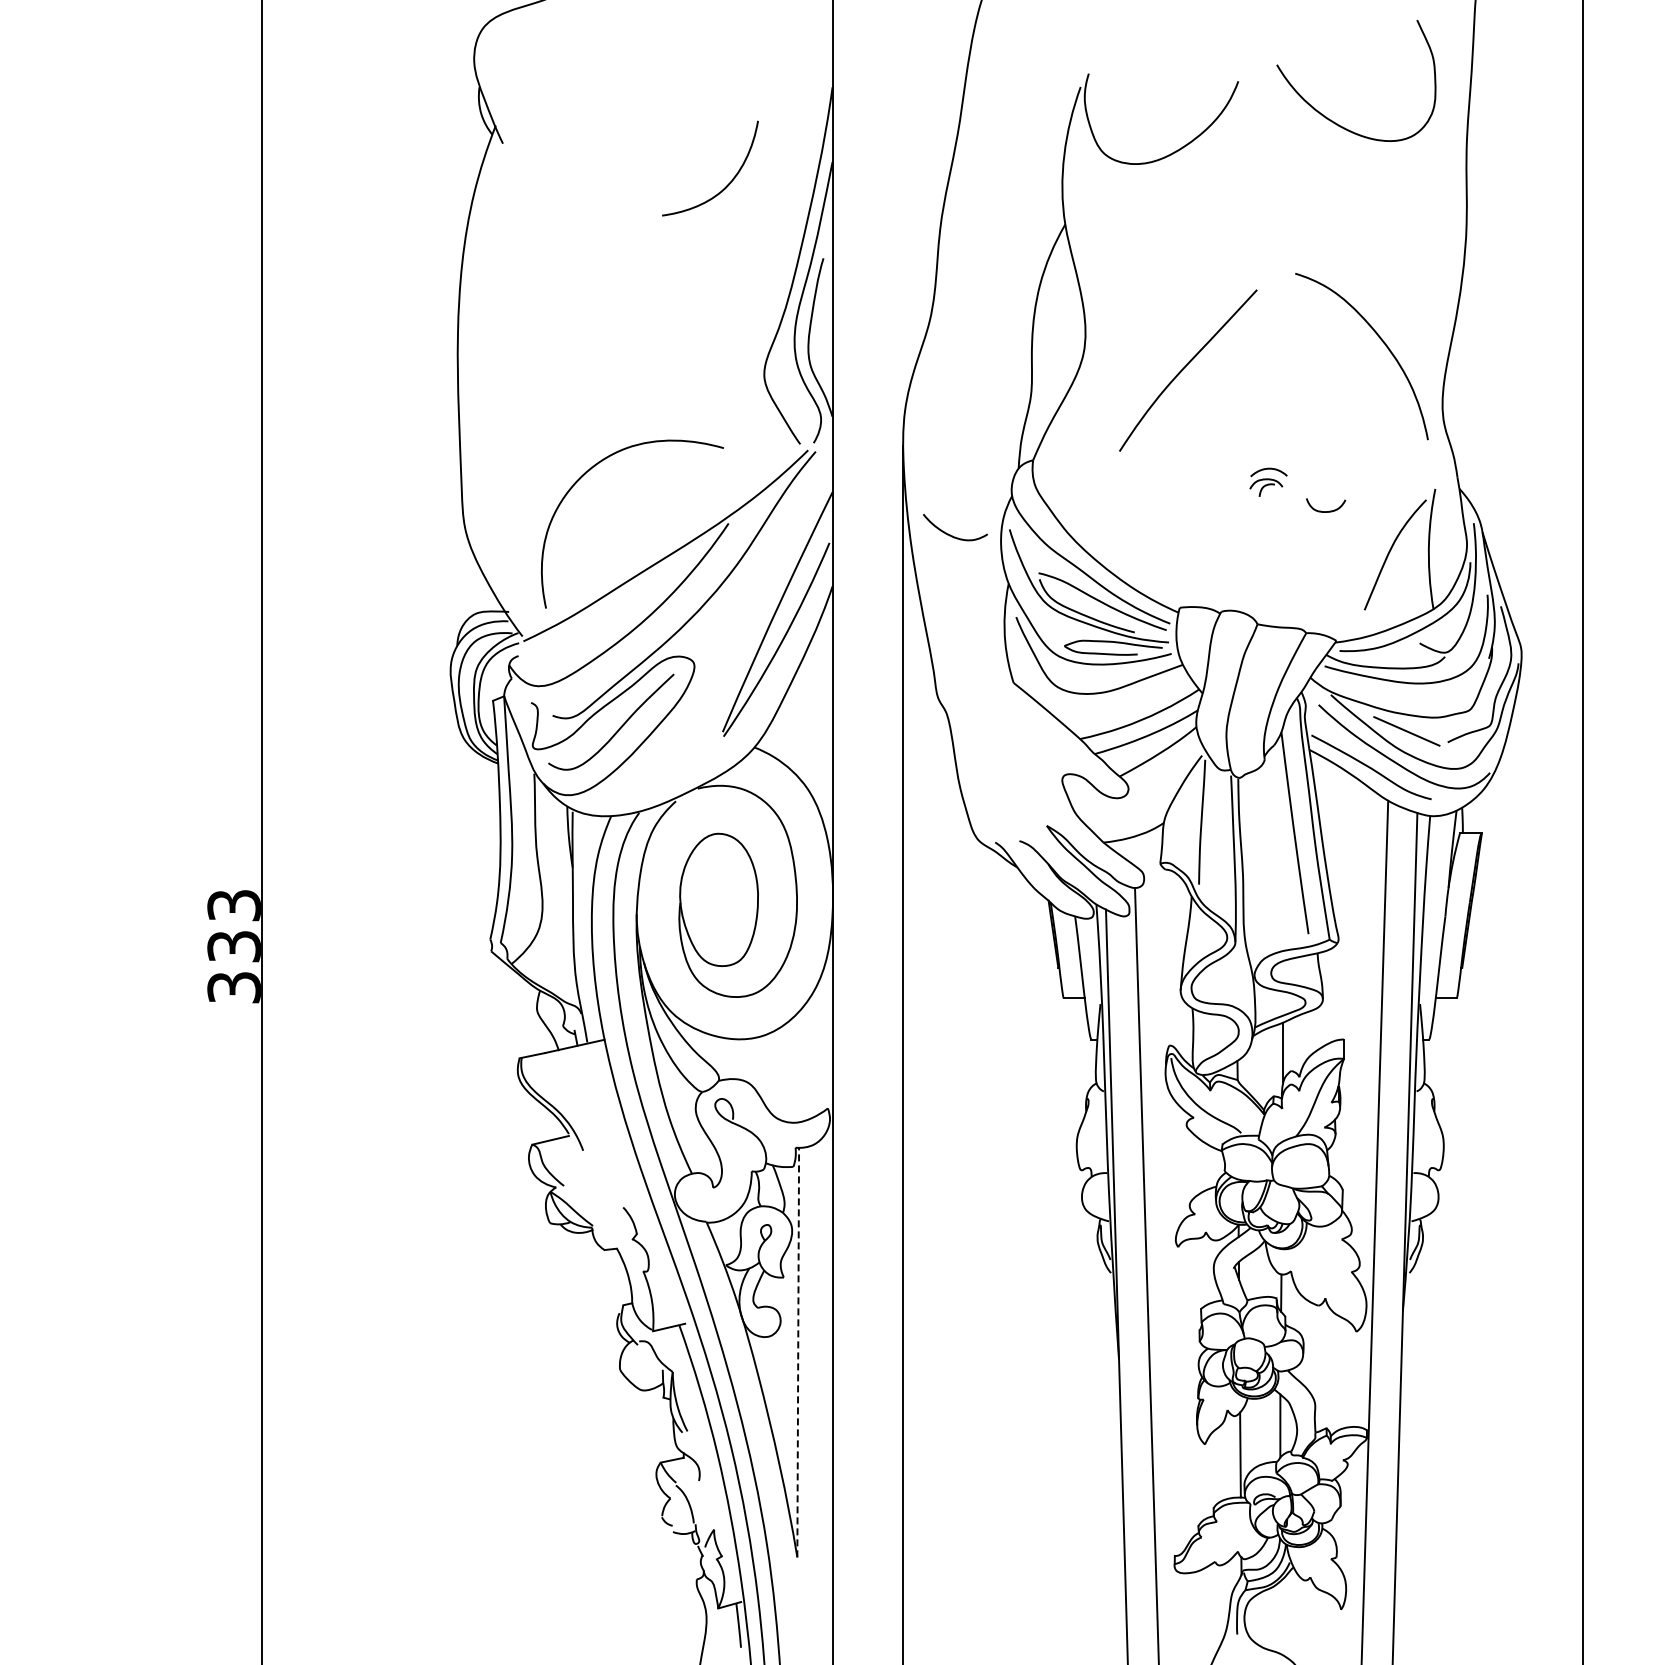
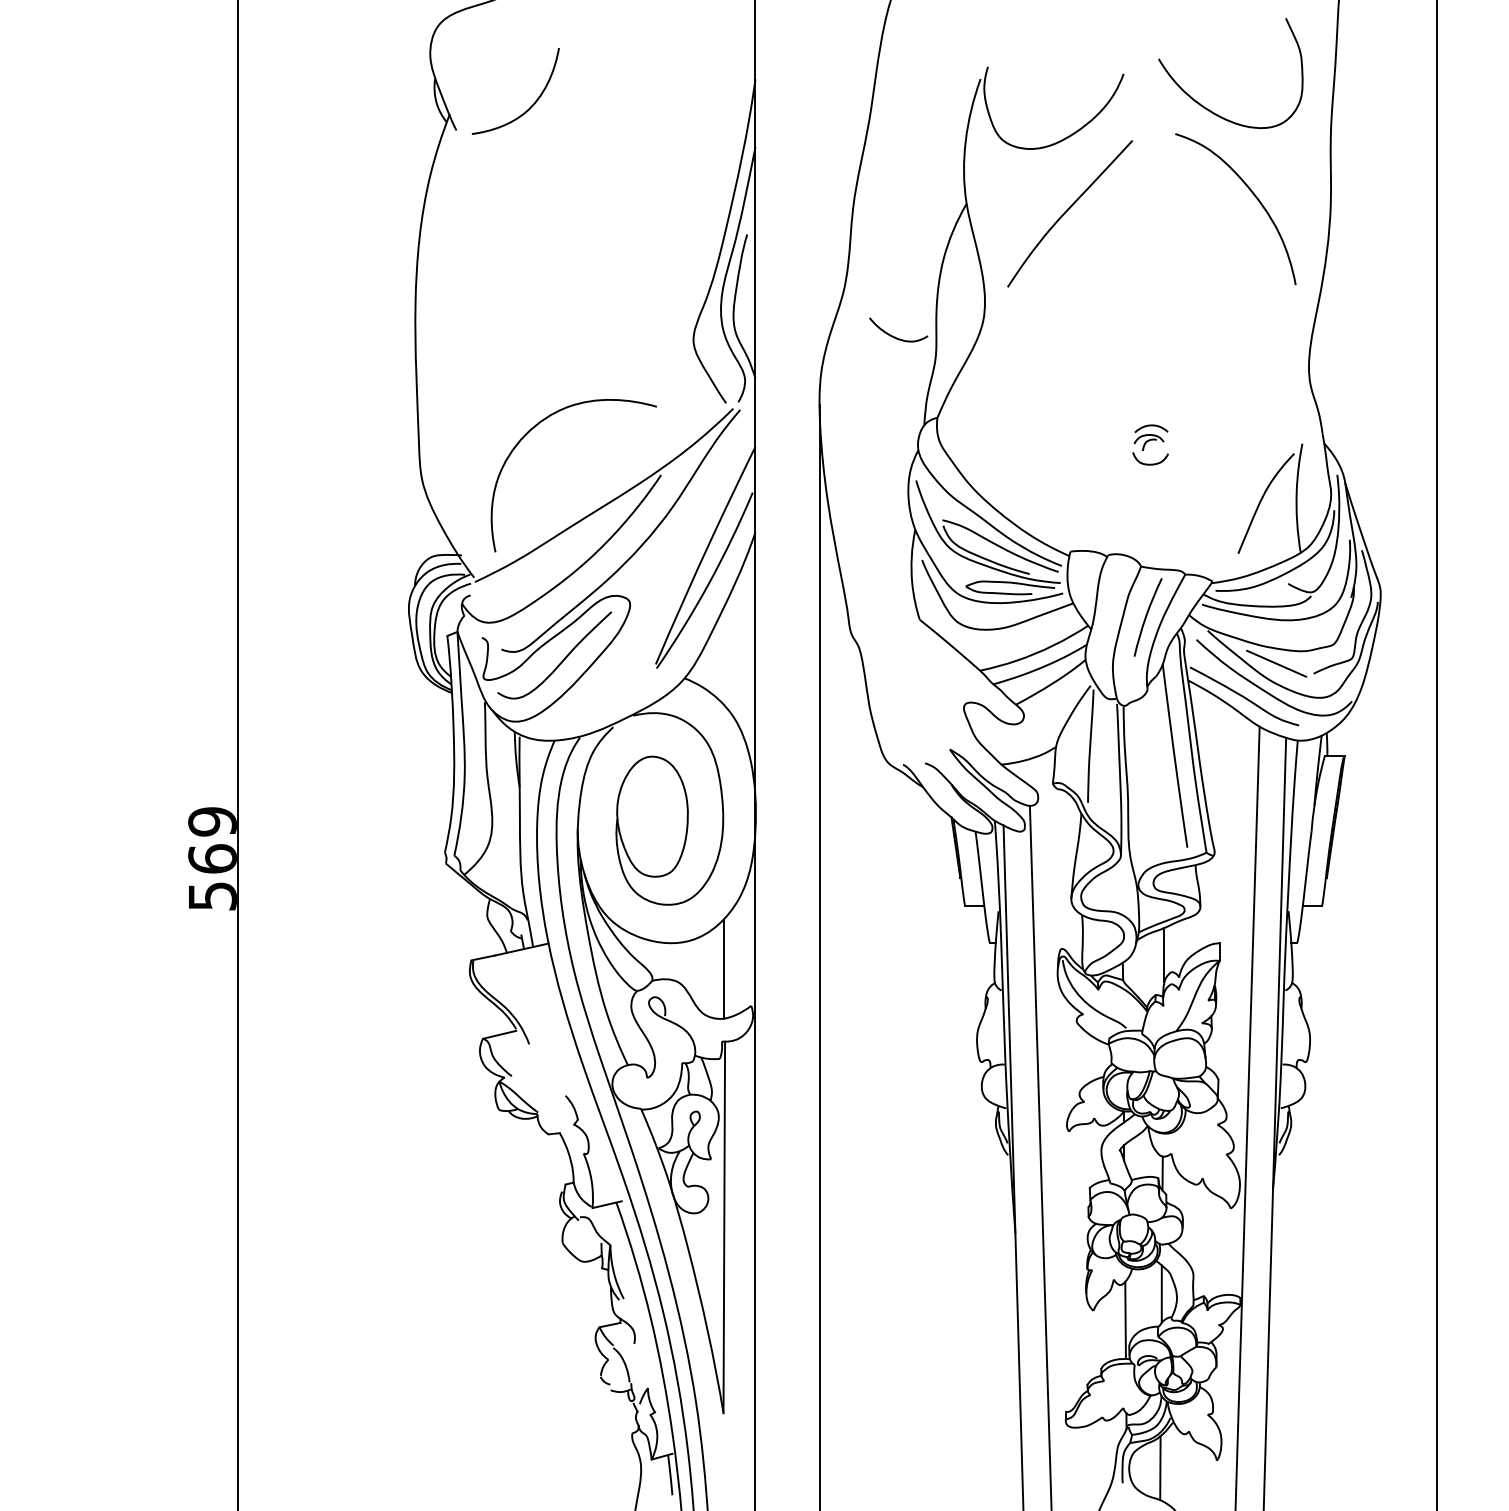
curve: (727, 184) -> (531, 105), moved
curve: (1382, 342) -> (1254, 196), moved
curve: (1185, 367) -> (1067, 211), moved
curve: (1329, 510) -> (1153, 463), moved
curve: (952, 535) -> (896, 337), moved
curve: (1263, 680) -> (1146, 617), added
text: (233, 945) -> (211, 858), 333 -> 569
line: (797, 1067) -> (723, 968), added
line: (798, 1352) -> (724, 1227), dashed -> solid
line: (1278, 1617) -> (1160, 1467), added

